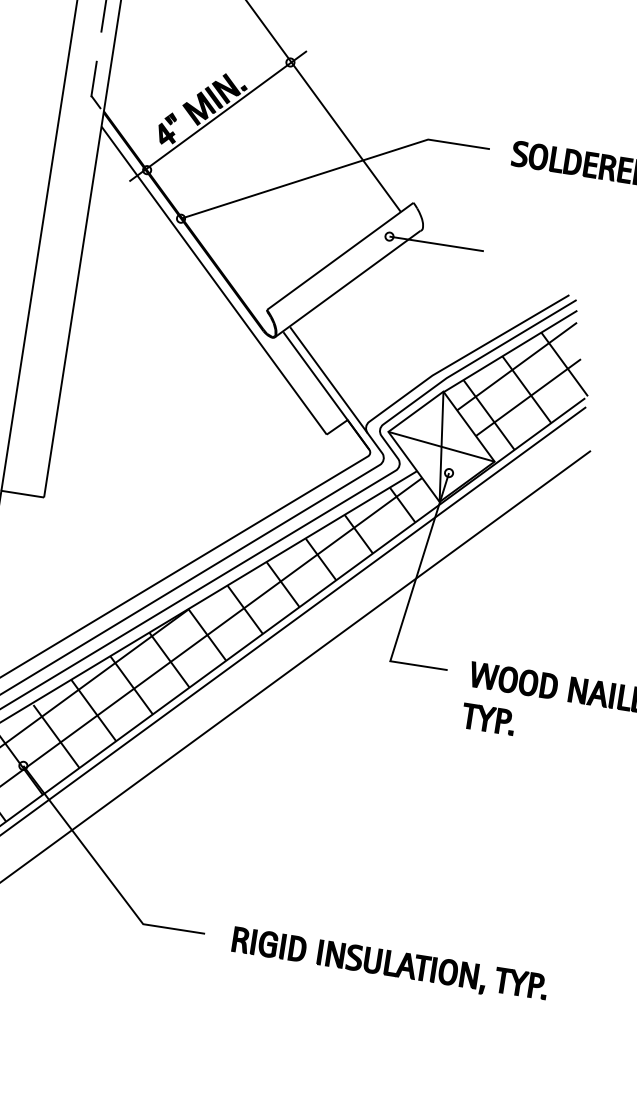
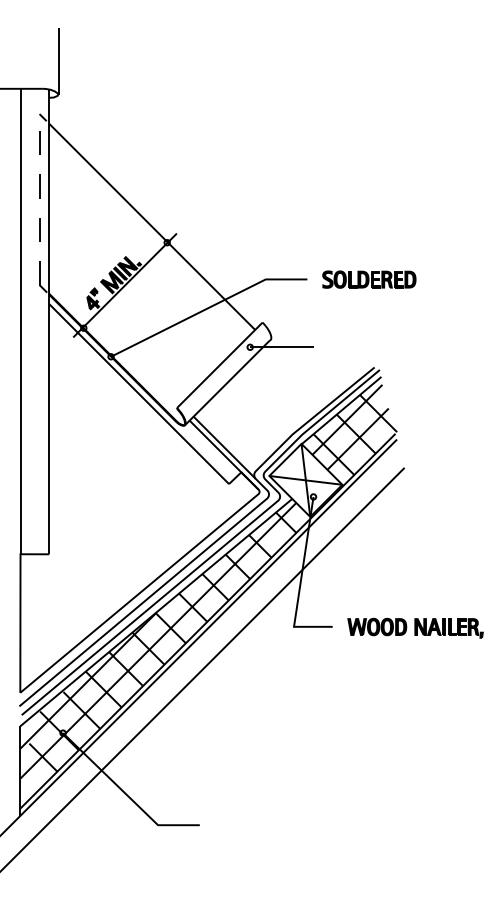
part: (488, 718) -> (364, 654), removed
part: (389, 964) -> (324, 826), removed

